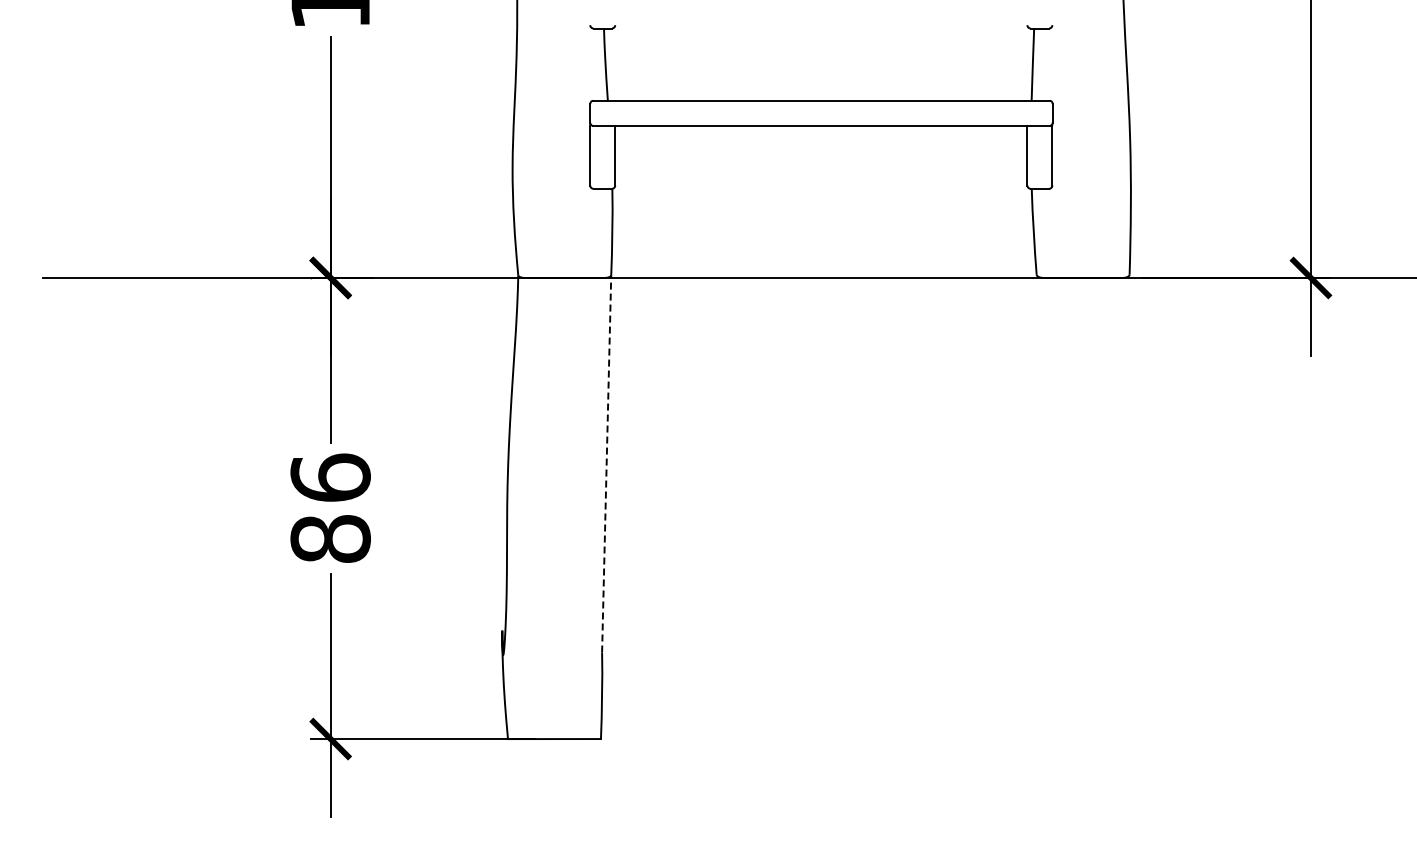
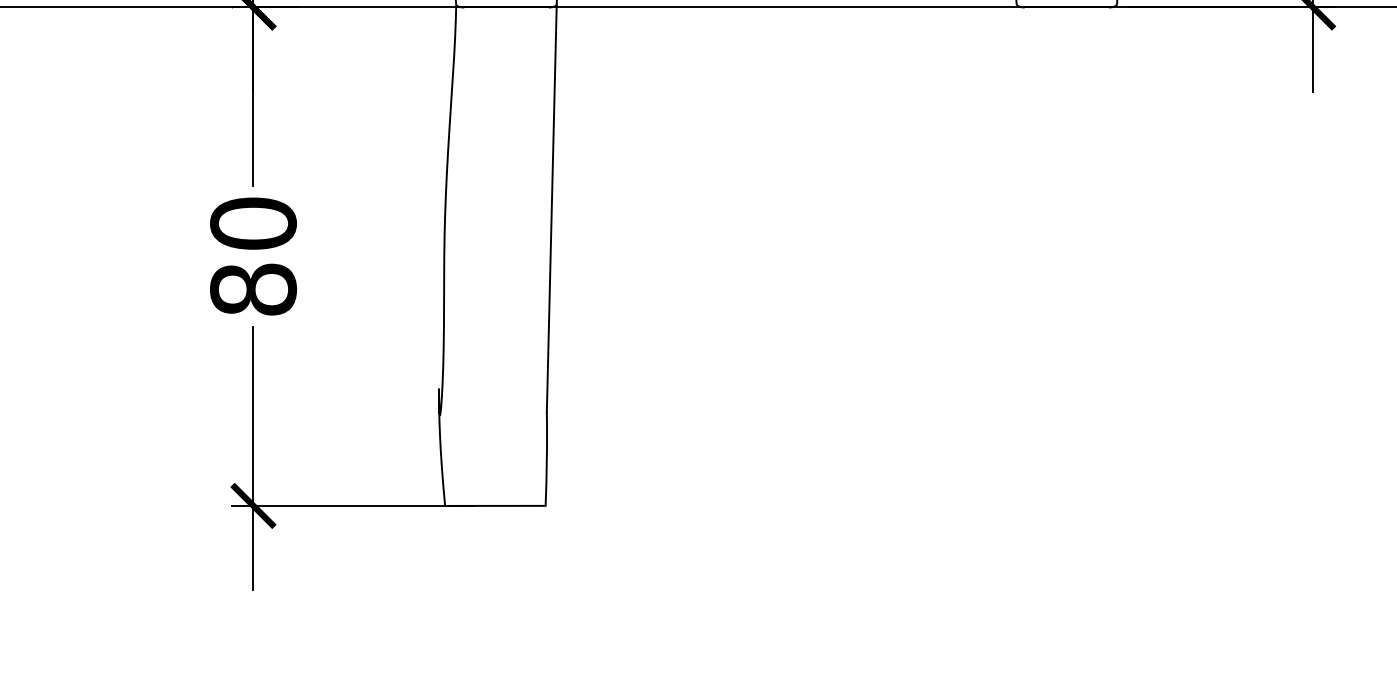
line: (606, 463) -> (551, 208), dashed -> solid
text: (330, 477) -> (253, 223), 86 -> 80

